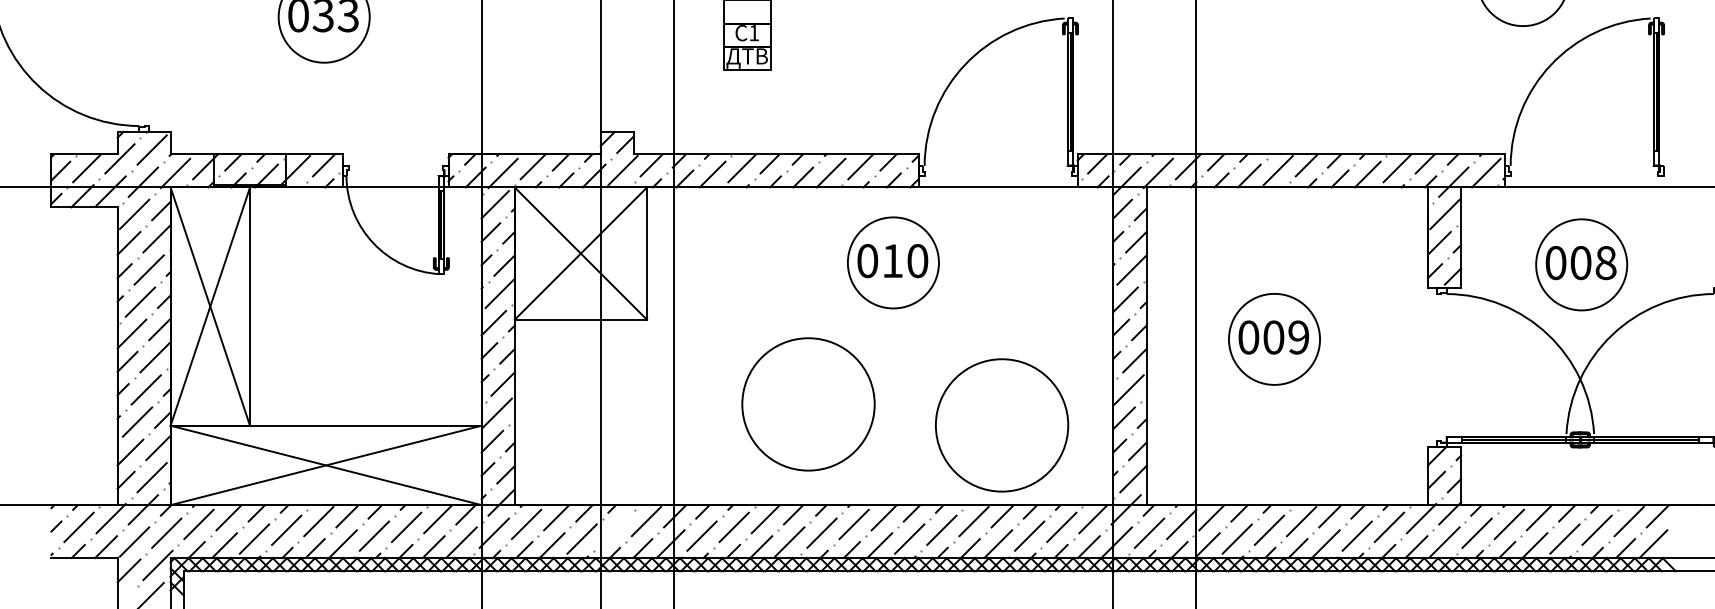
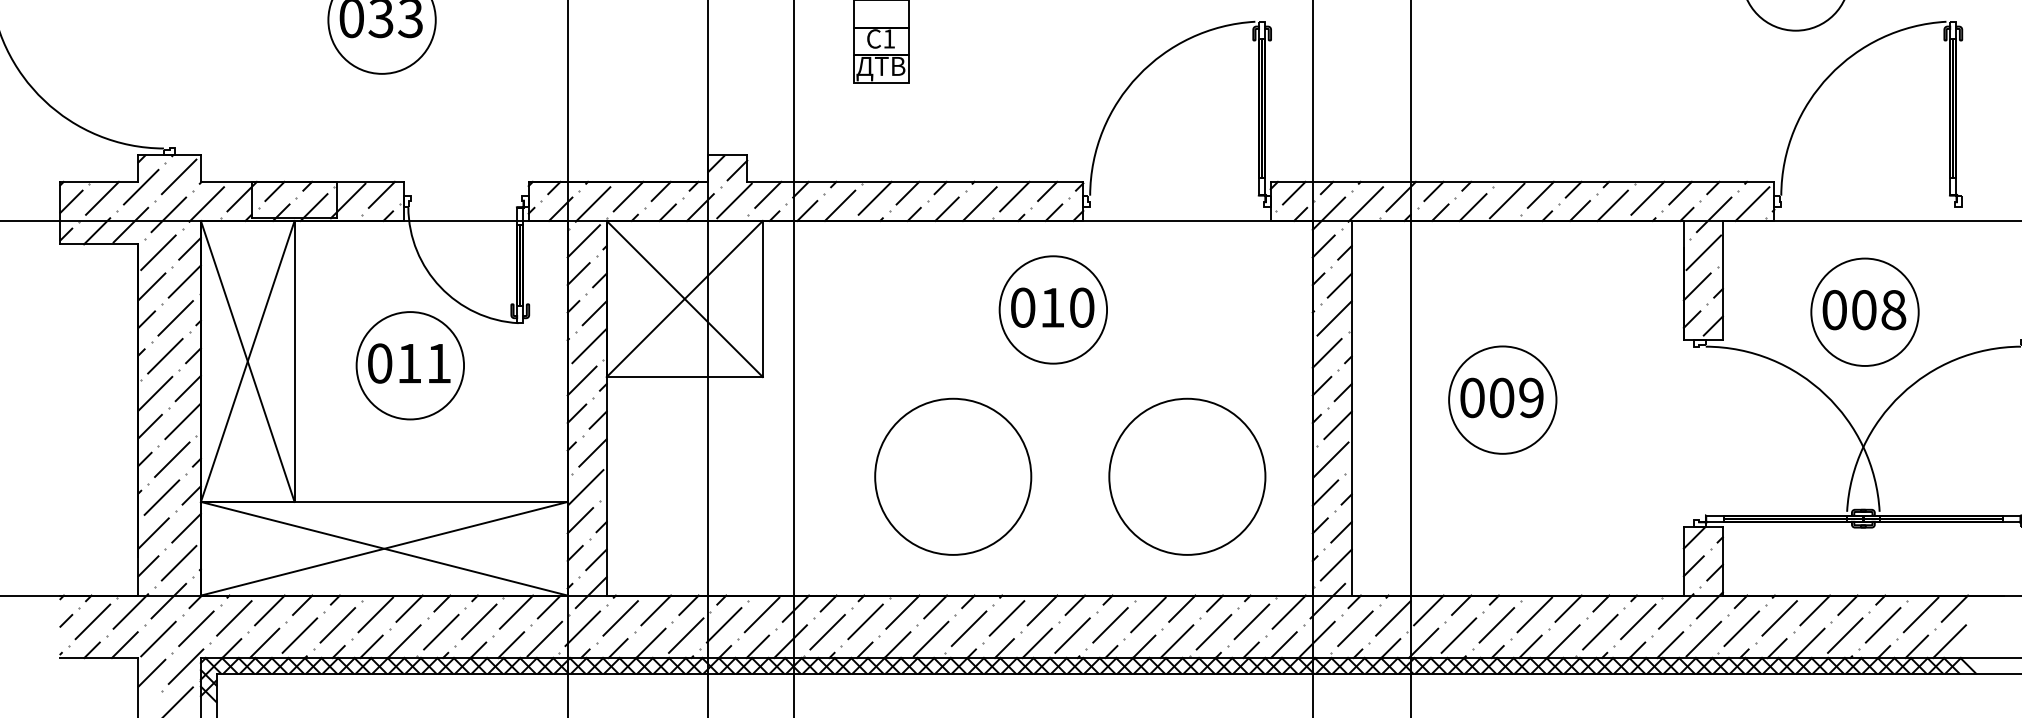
part: (347, 309) -> (409, 364), added
circle: (1002, 425) -> (1187, 476), moved
line: (613, 529) -> (723, 624), added

